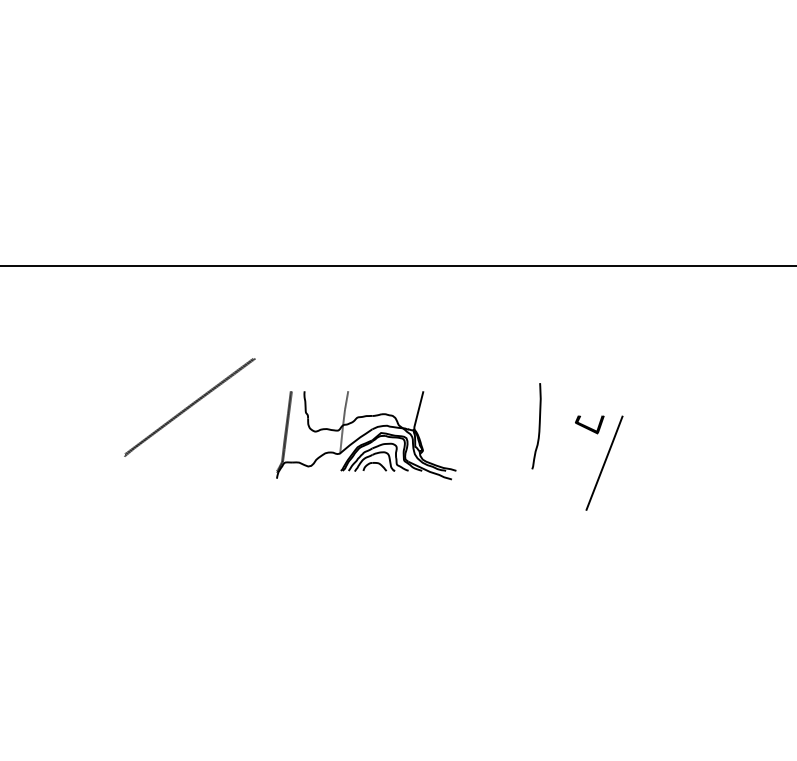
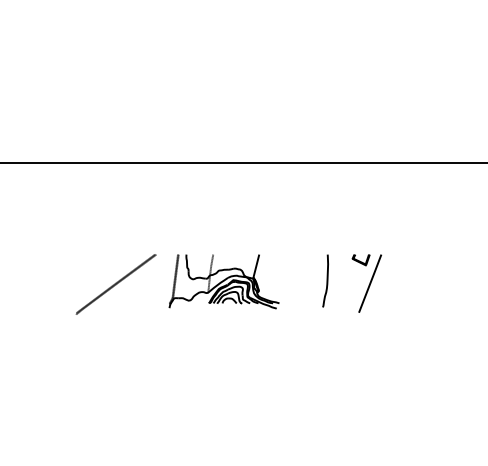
line: (188, 407) -> (115, 284), moved
curve: (538, 425) -> (326, 280), moved
part: (365, 435) -> (223, 281), moved

